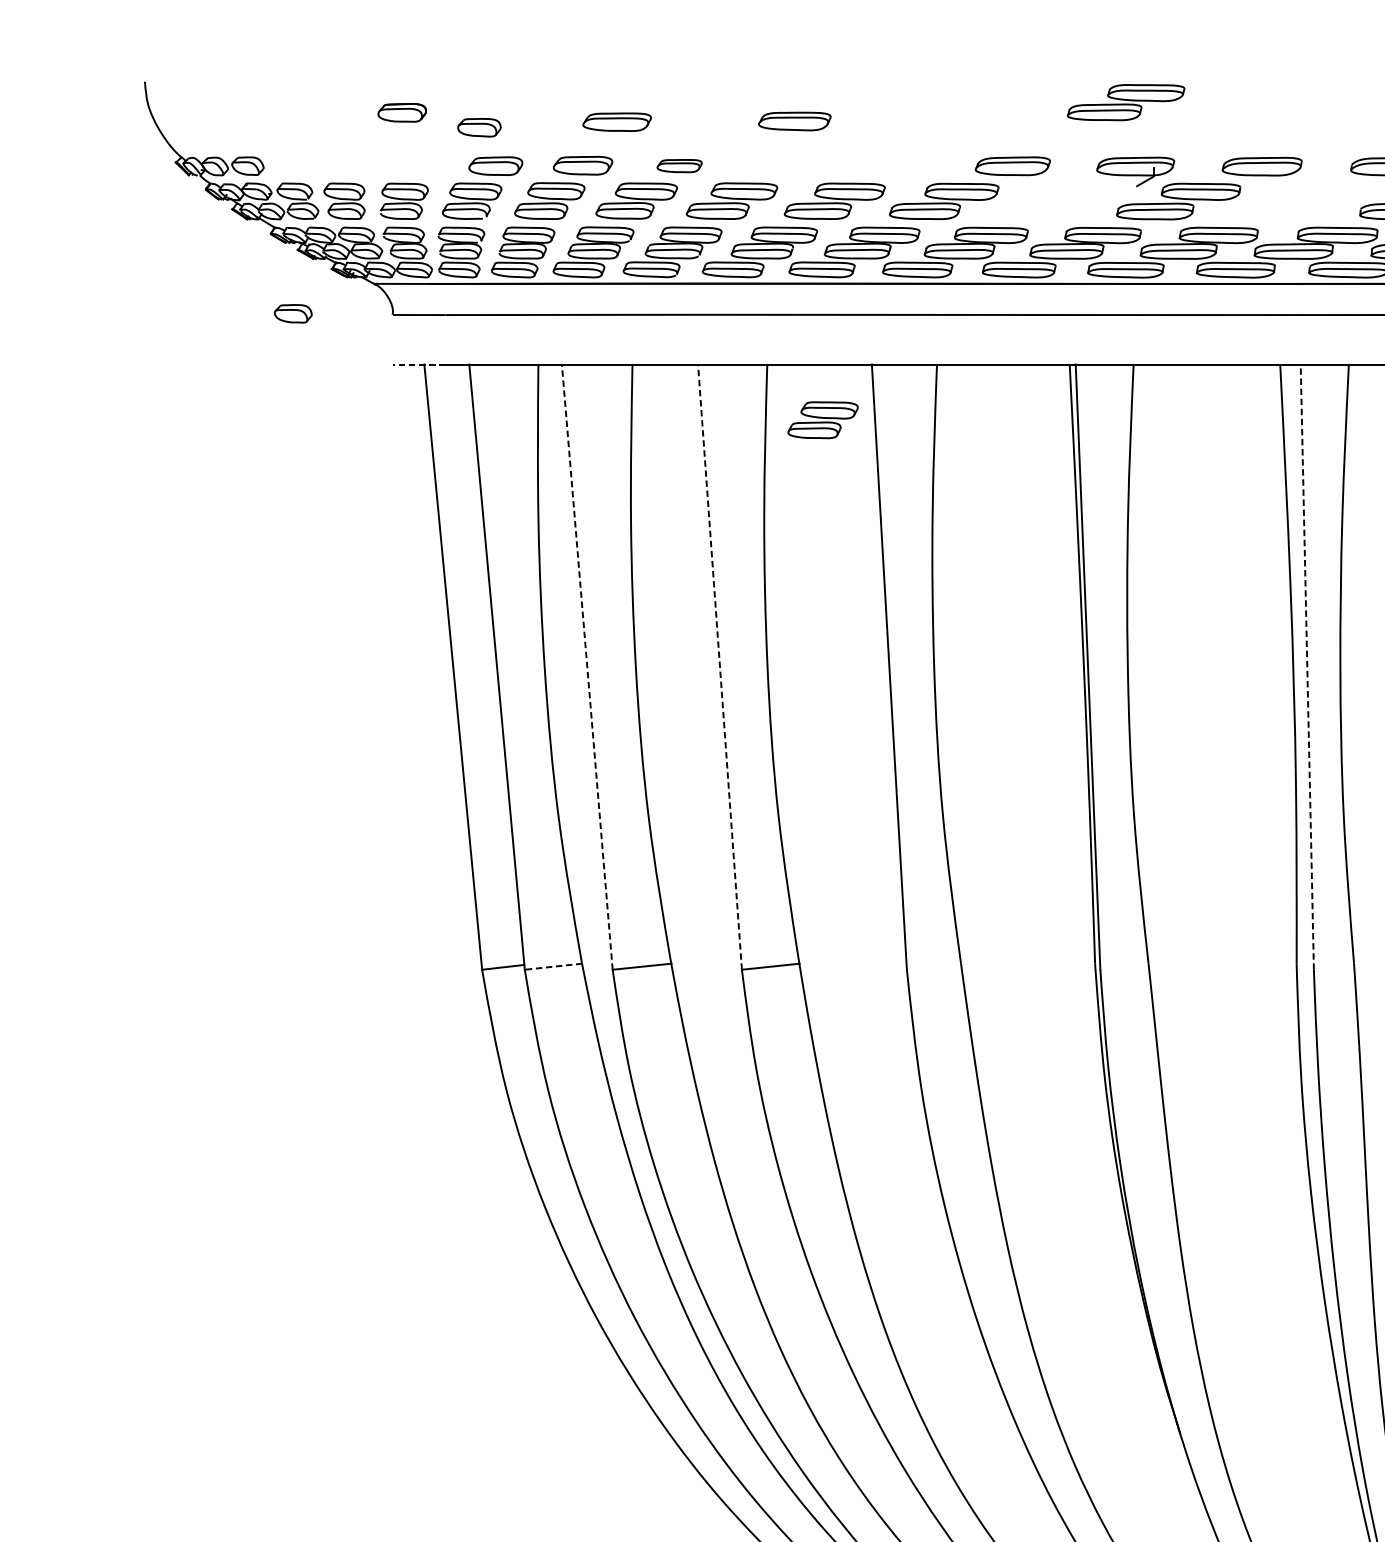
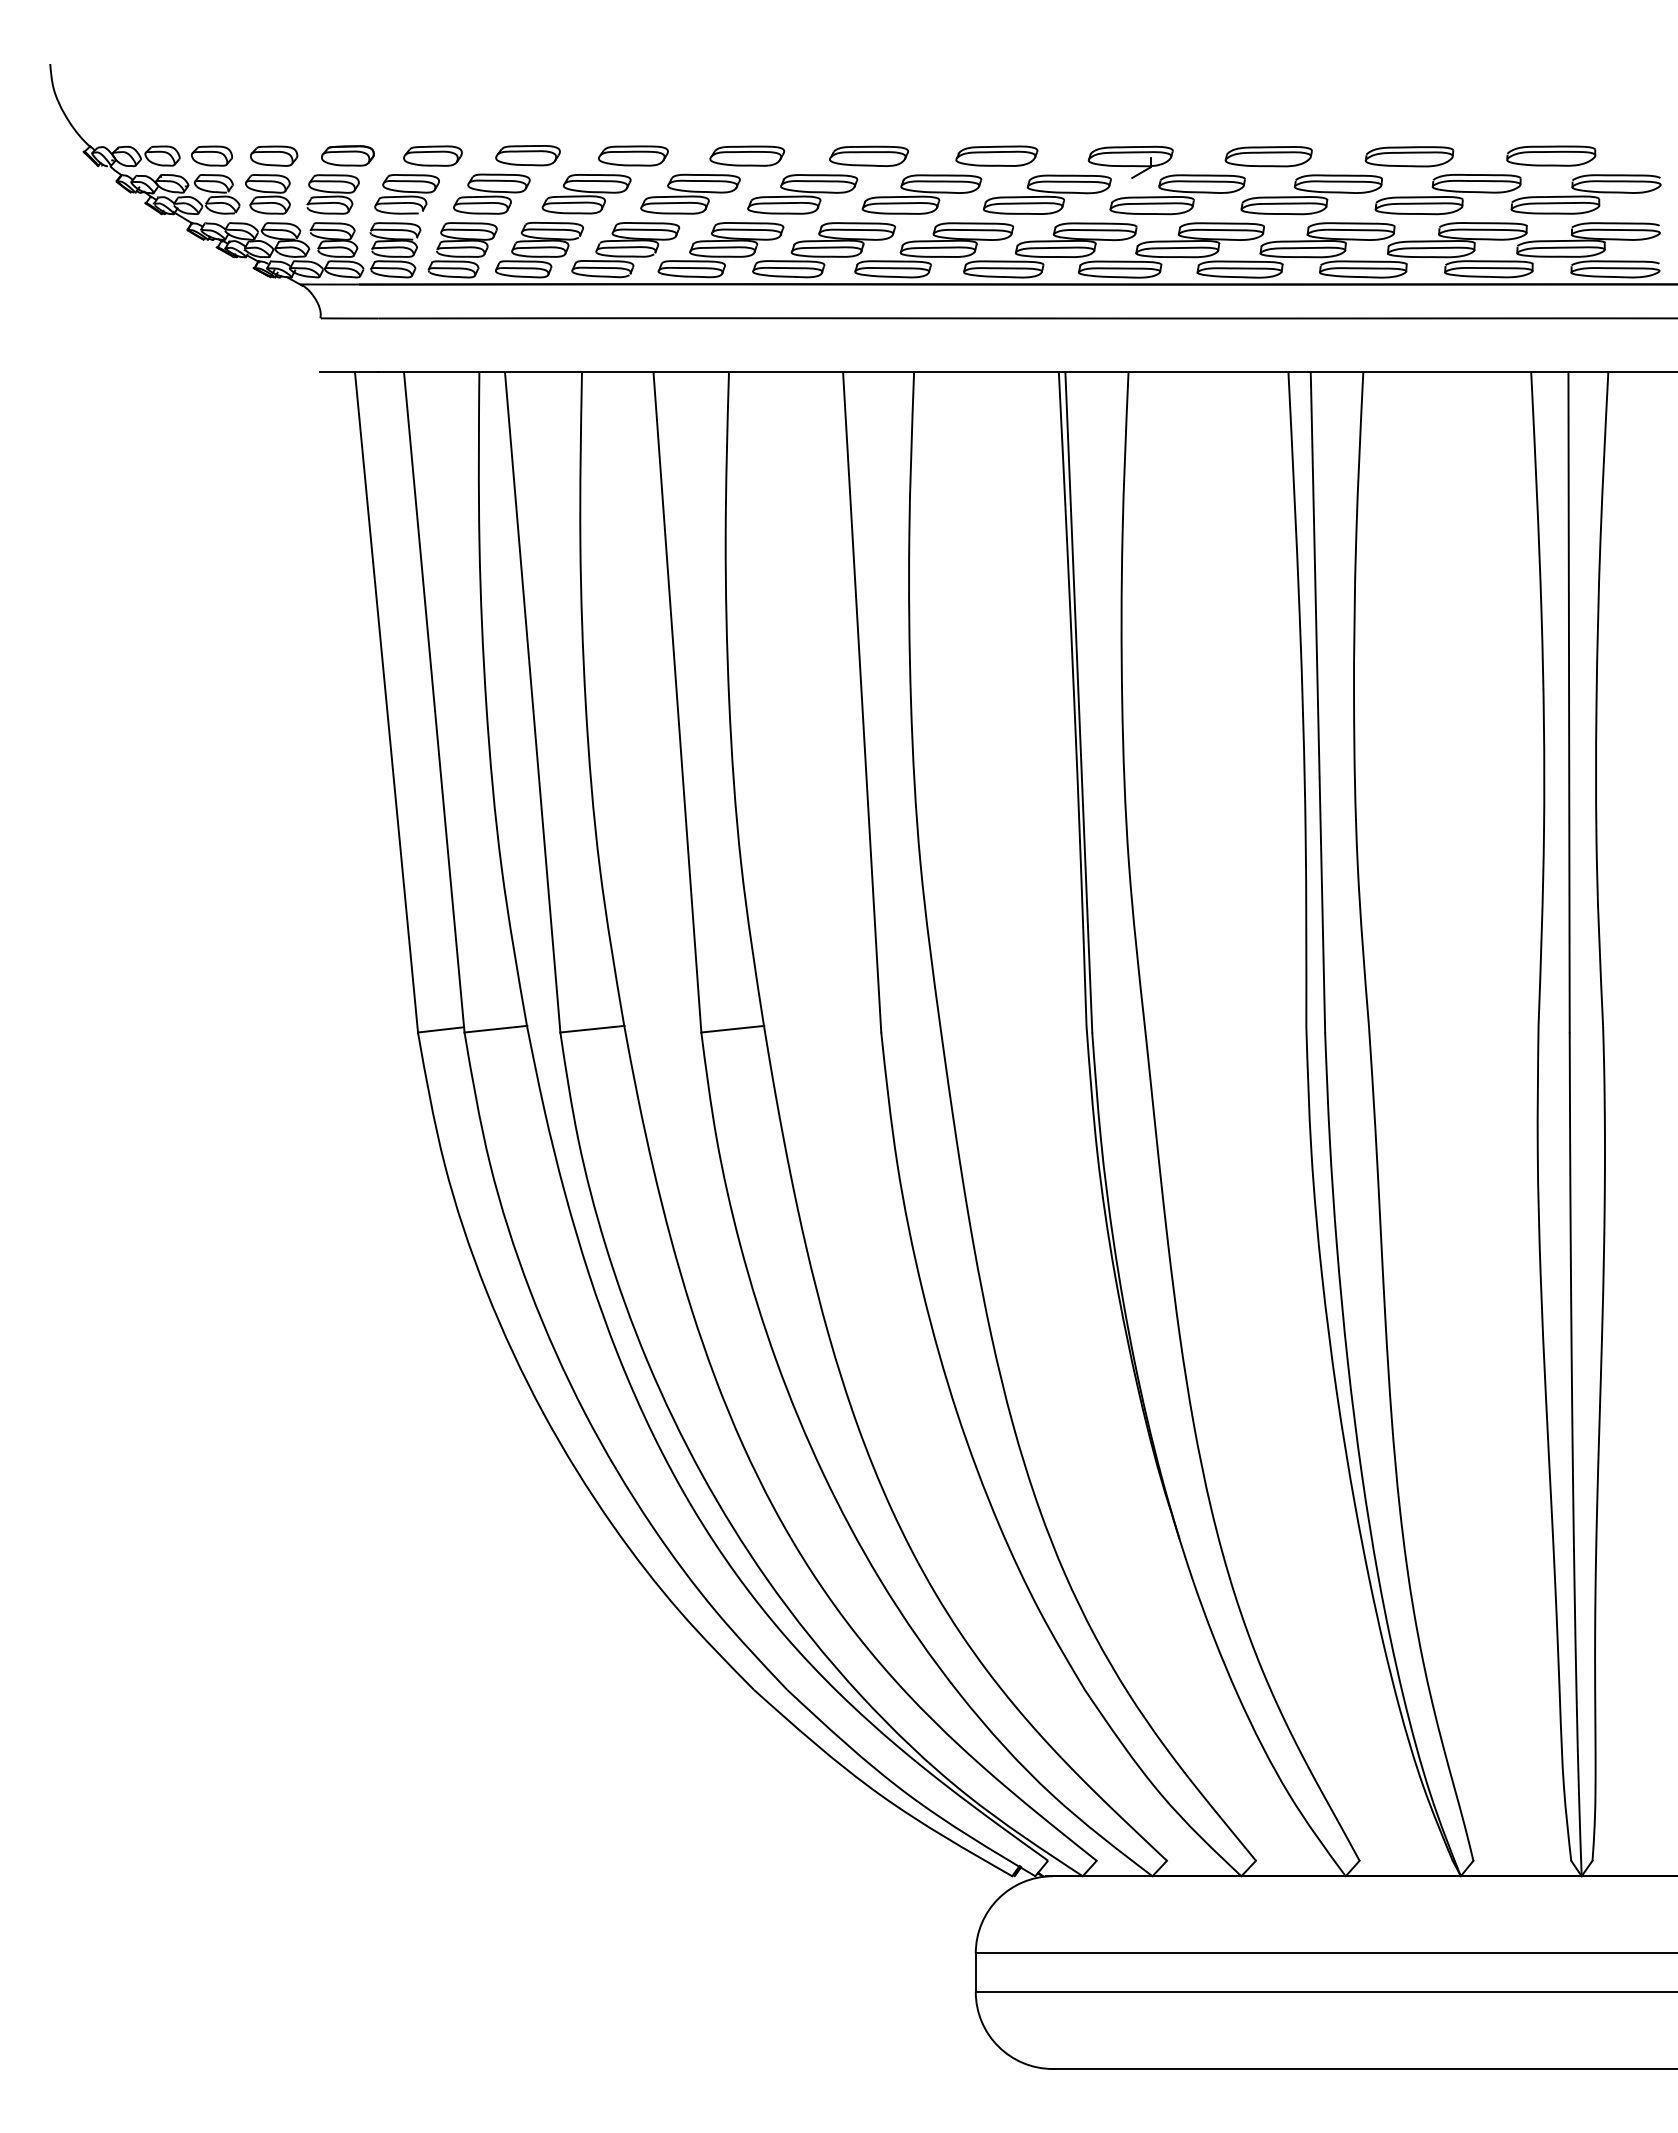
part: (1126, 102) -> (1047, 194), moved
part: (401, 112) -> (347, 155), moved
part: (794, 120) -> (868, 155), moved
part: (617, 121) -> (747, 155), moved
part: (479, 127) -> (274, 155), moved
part: (679, 165) -> (633, 155), size x1.43
part: (1301, 201) -> (1311, 194), added
part: (293, 313) -> (212, 155), moved
line: (419, 364) -> (349, 372), dashed -> solid
part: (822, 419) -> (789, 432), removed
line: (587, 666) -> (532, 701), dashed -> solid
line: (1306, 666) -> (1317, 701), dashed -> solid
line: (720, 667) -> (677, 702), dashed -> solid
line: (553, 966) -> (495, 1029), dashed -> solid

